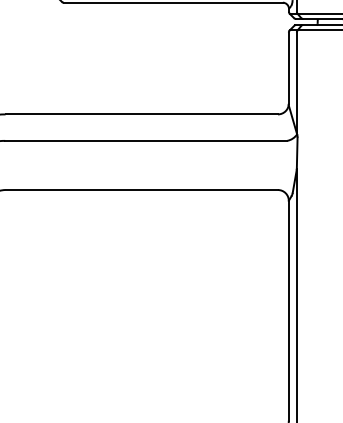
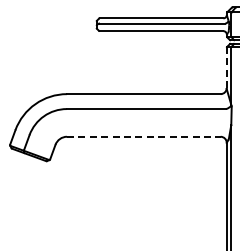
line: (288, 67) -> (226, 67), solid -> dashed
line: (141, 189) -> (143, 136), solid -> dashed

